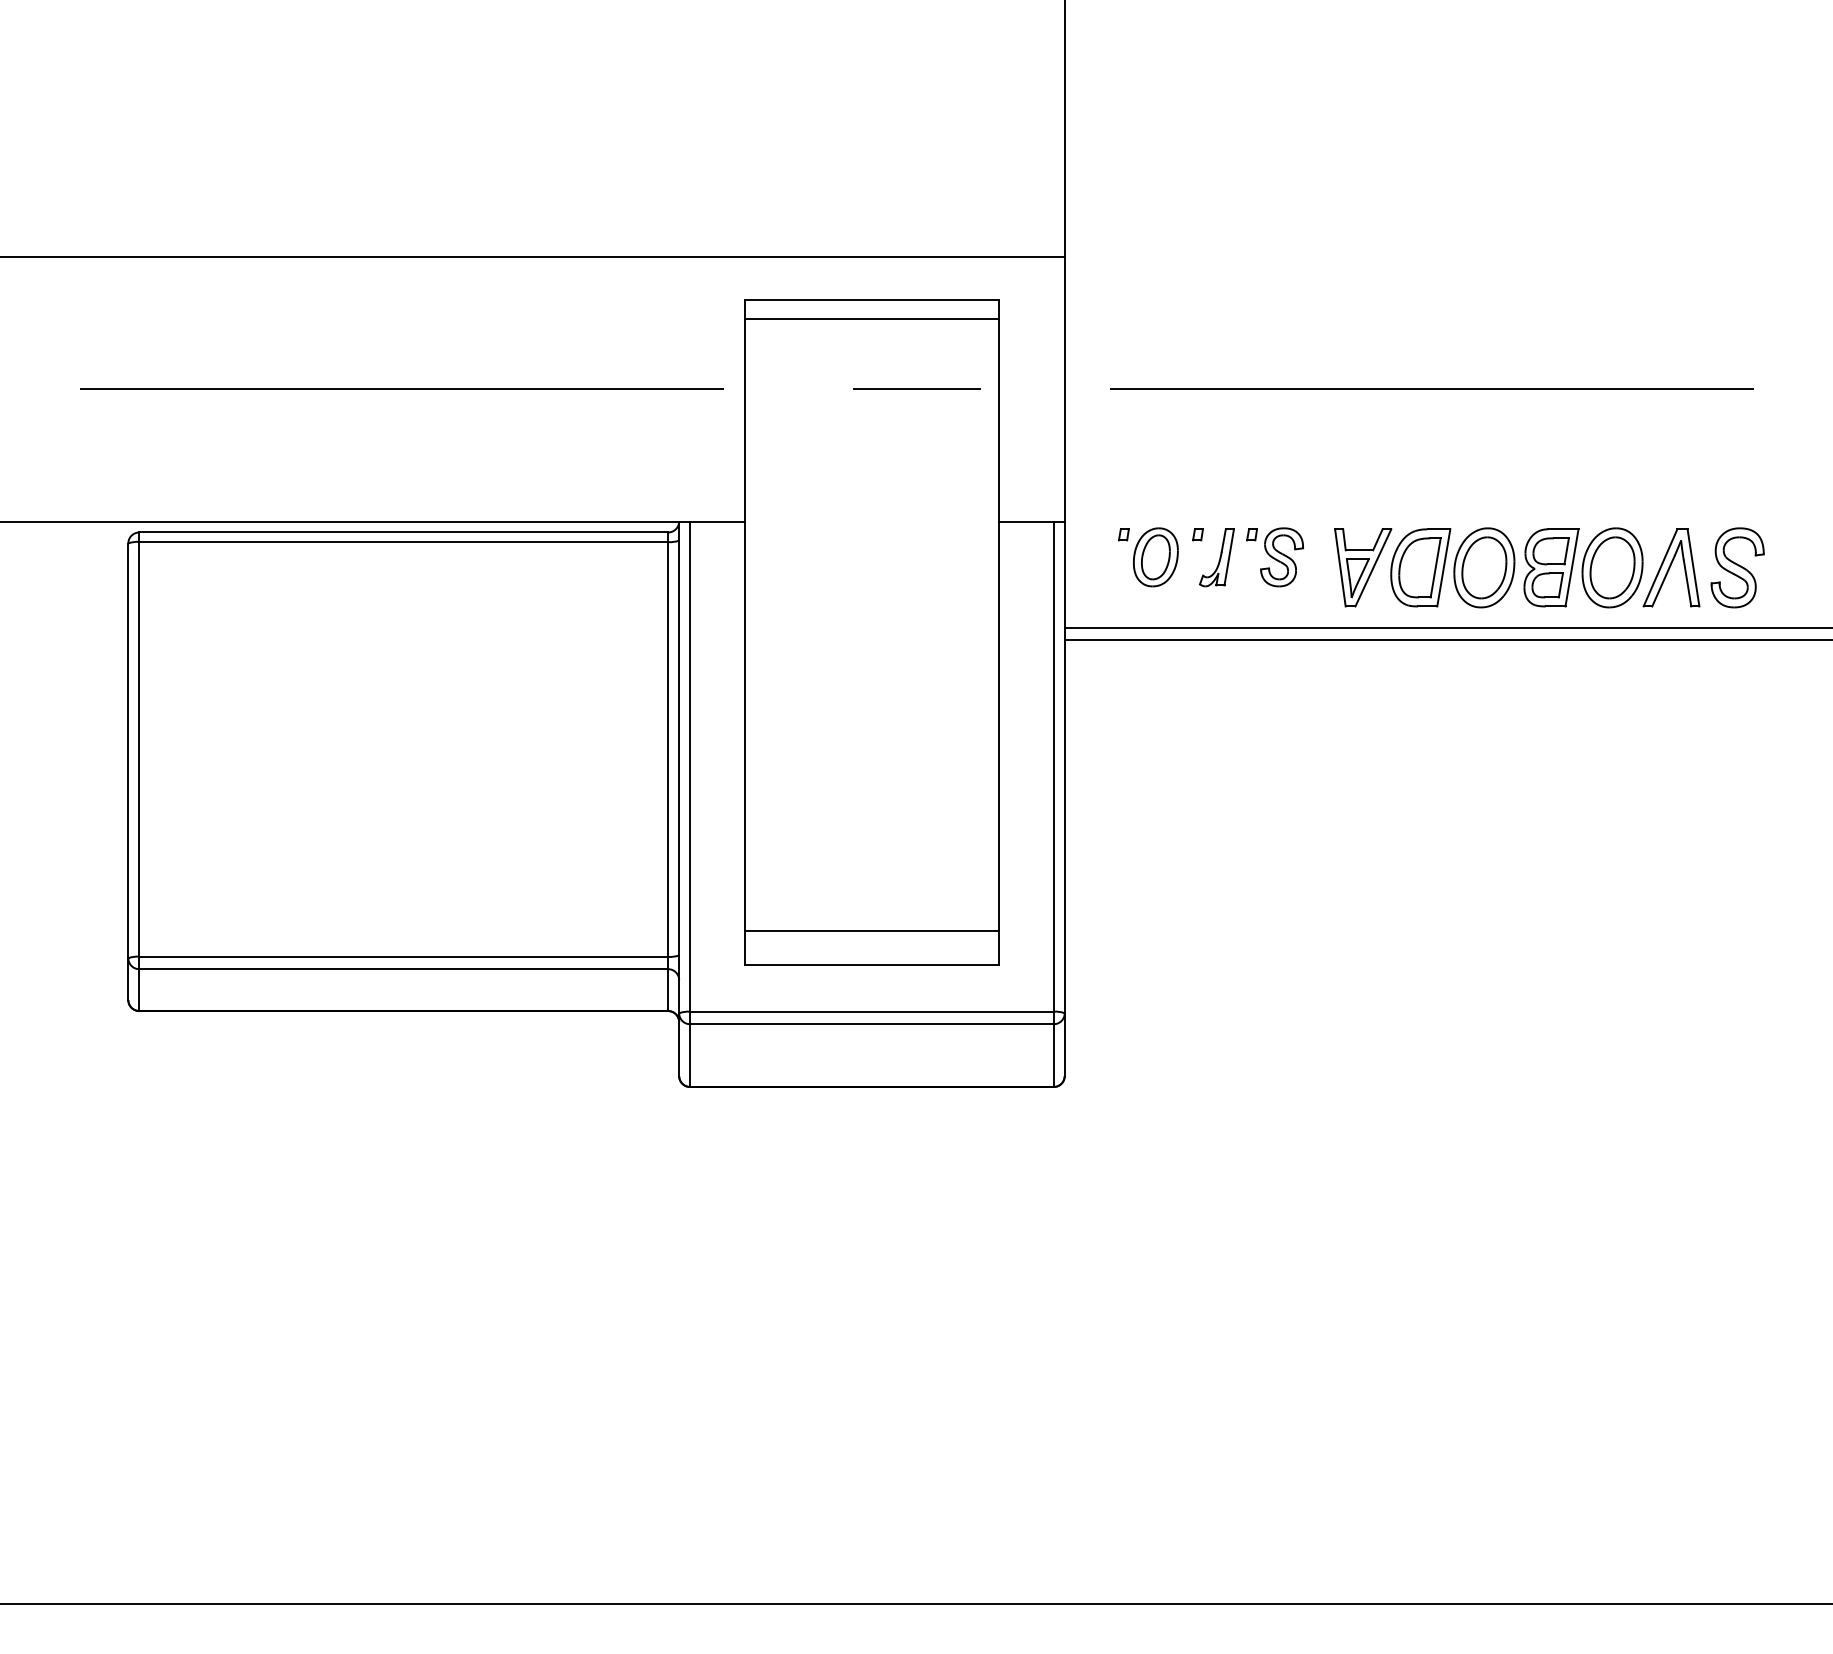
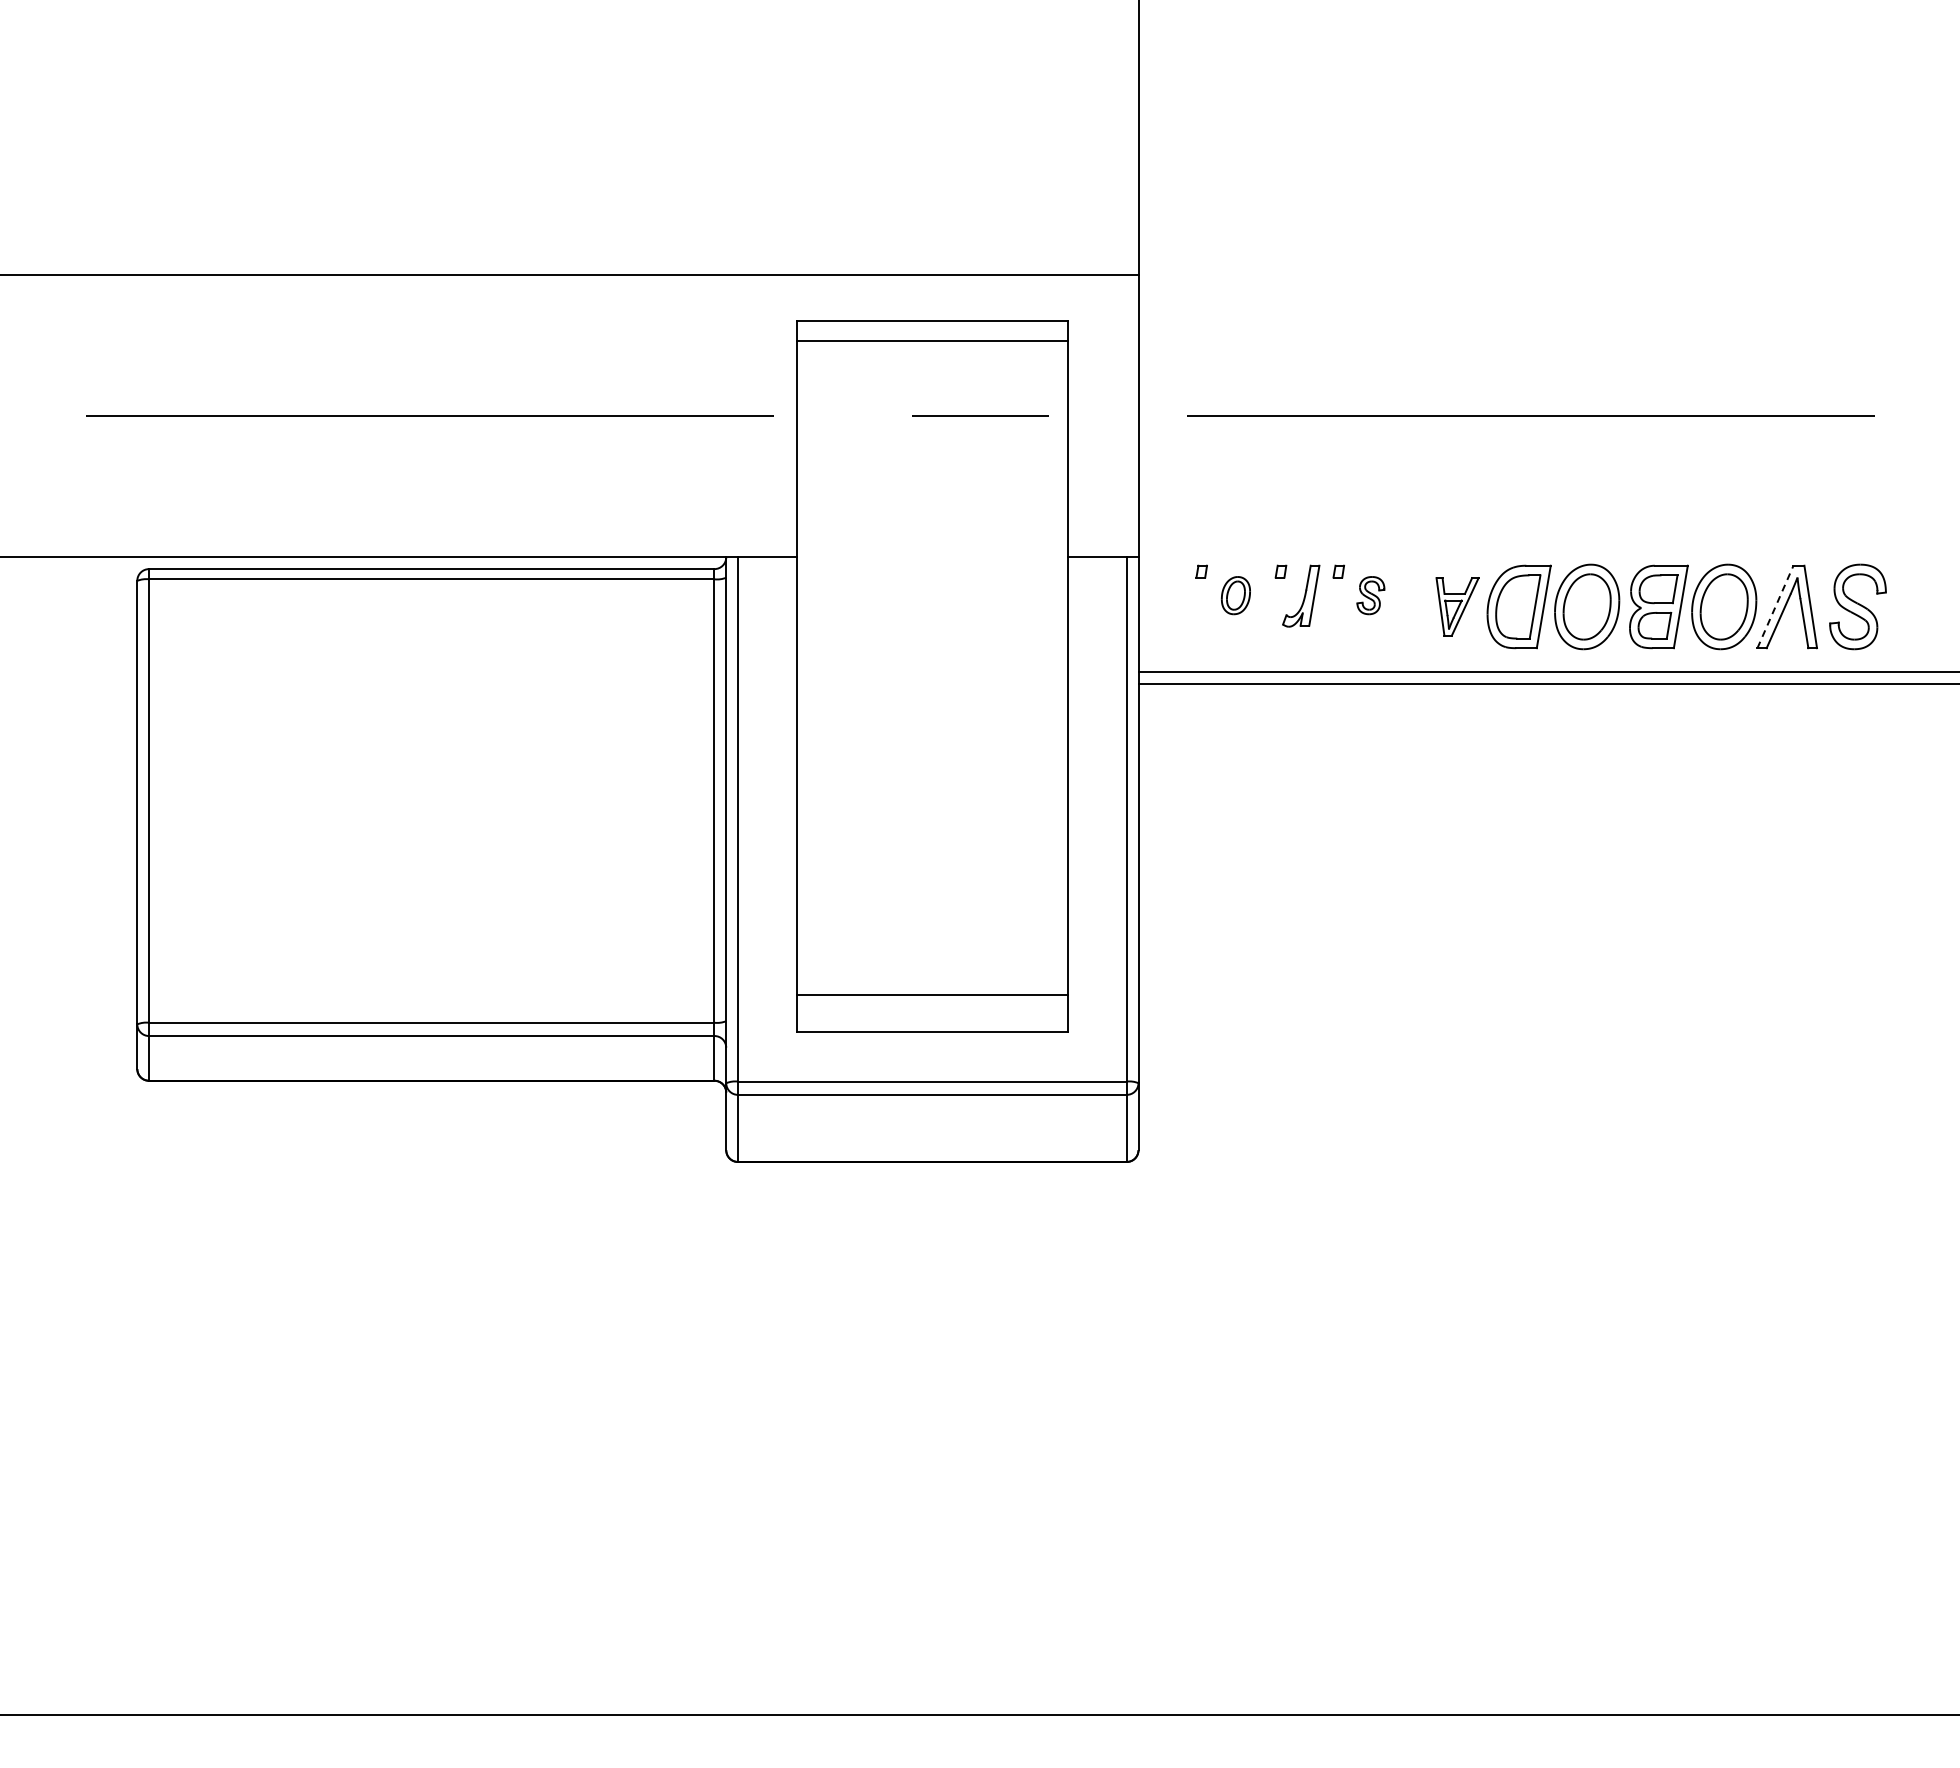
part: (1155, 557) -> (1235, 595), size x0.6
part: (1281, 557) -> (1370, 595), size x0.6
part: (1363, 567) -> (1457, 606), size x0.7
line: (1660, 567) -> (1775, 606), solid -> dashed

